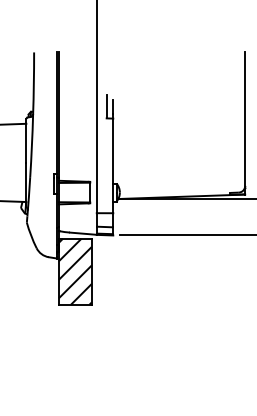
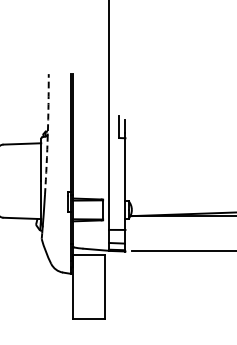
arc: (33, 114) -> (48, 134), solid -> dashed
hatch: (74, 271) -> (87, 286), removed

